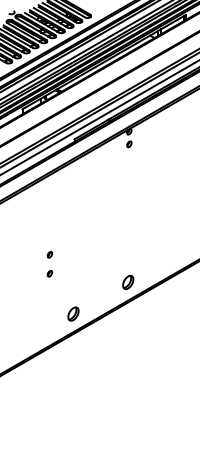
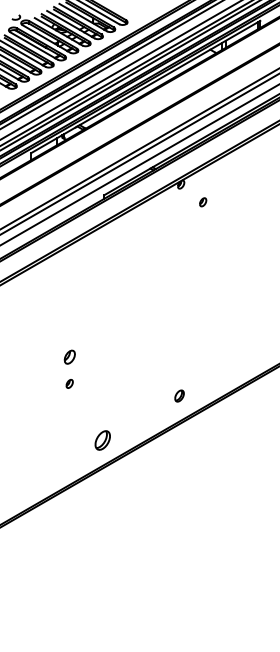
part: (129, 144) -> (203, 202), moved
part: (49, 254) -> (69, 357), size x1.6
part: (128, 282) -> (179, 395), size x0.6

